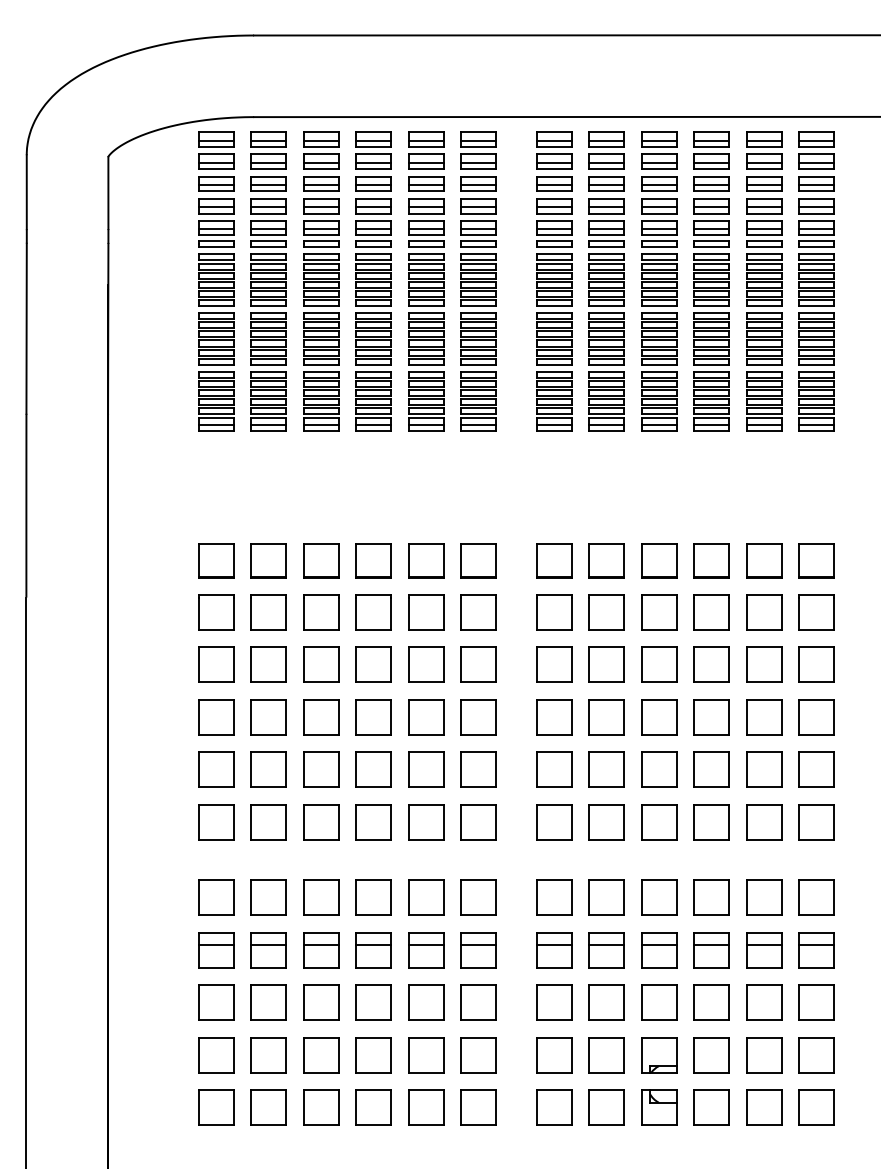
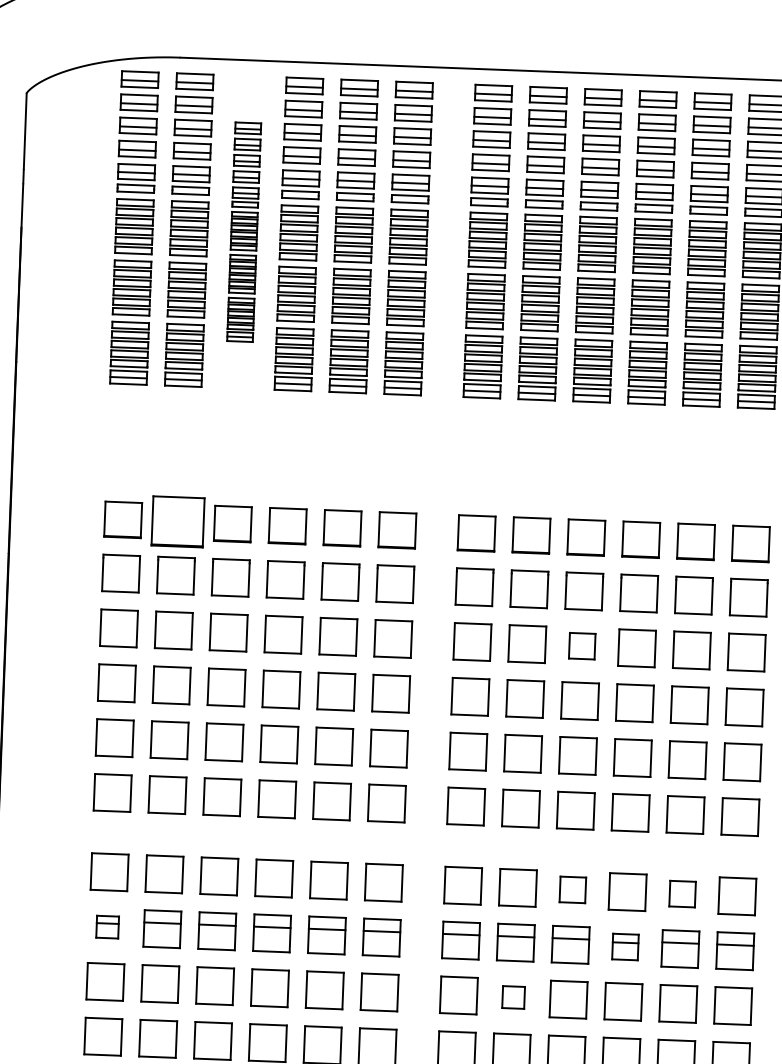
part: (321, 281) -> (244, 232), size x0.7
part: (268, 560) -> (177, 521), size x1.4
part: (659, 664) -> (582, 646), size x0.7
part: (659, 897) -> (573, 889), size x0.7
part: (764, 897) -> (682, 893), size x0.7
part: (216, 950) -> (107, 927), size x0.6
part: (711, 950) -> (625, 947), size x0.7
part: (606, 1002) -> (513, 997), size x0.6

